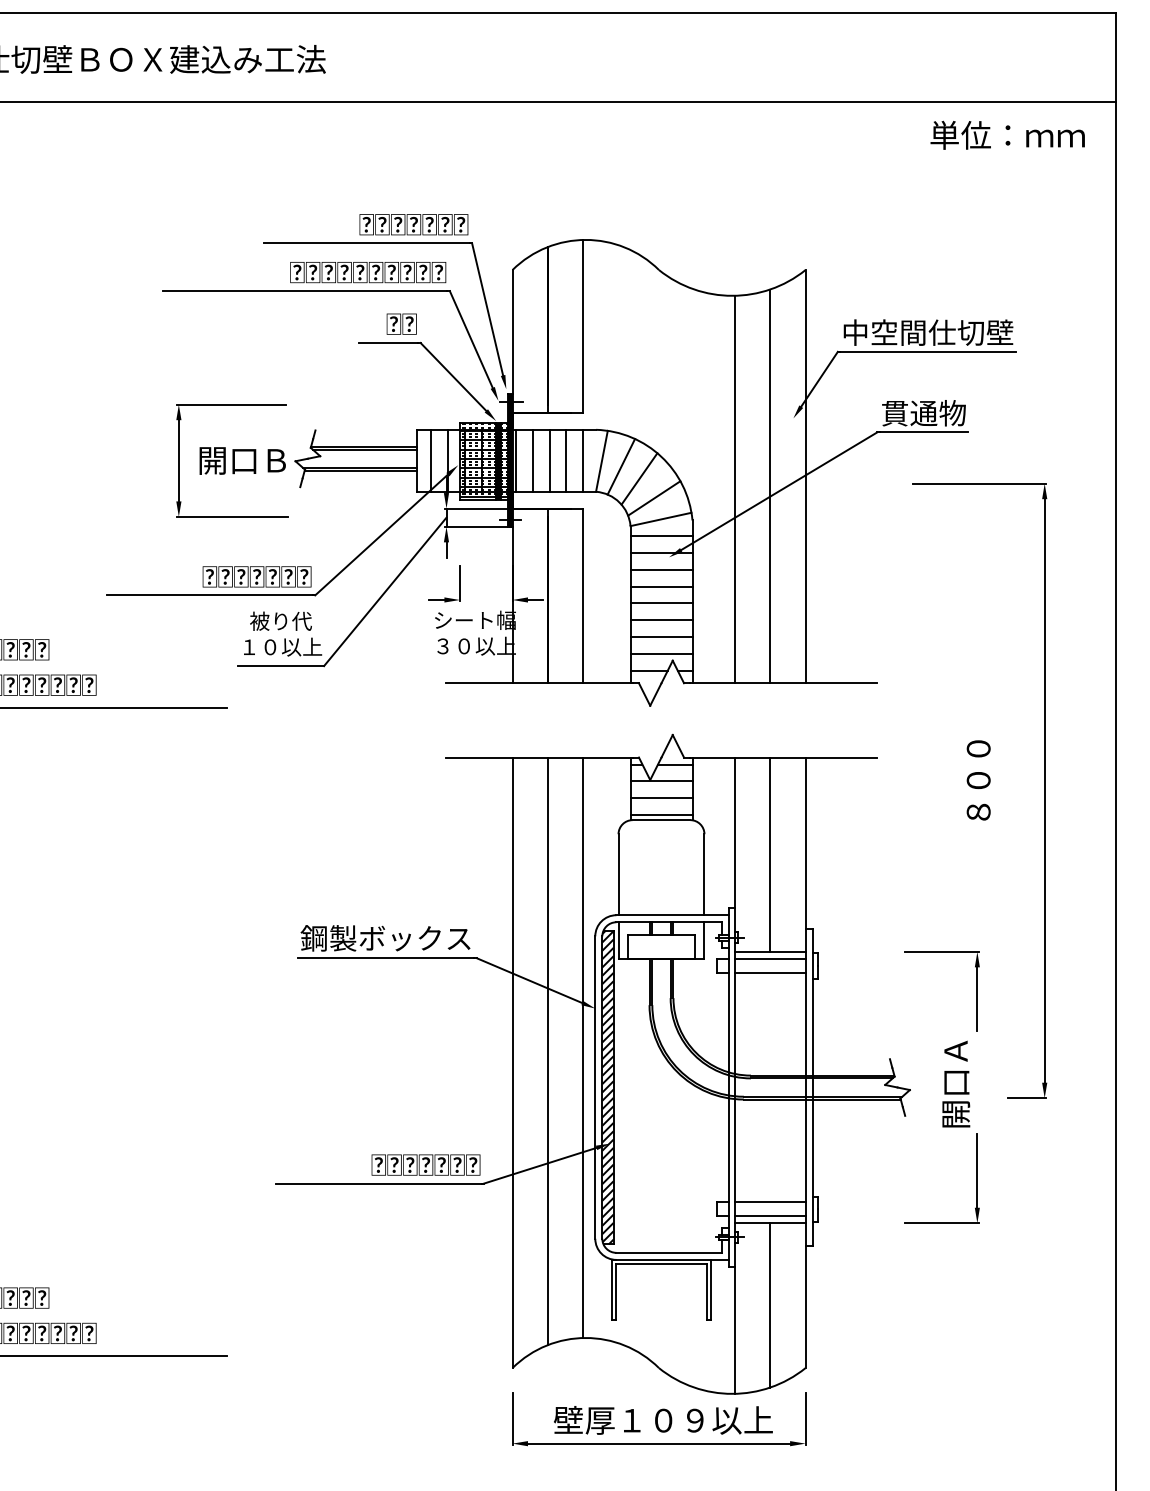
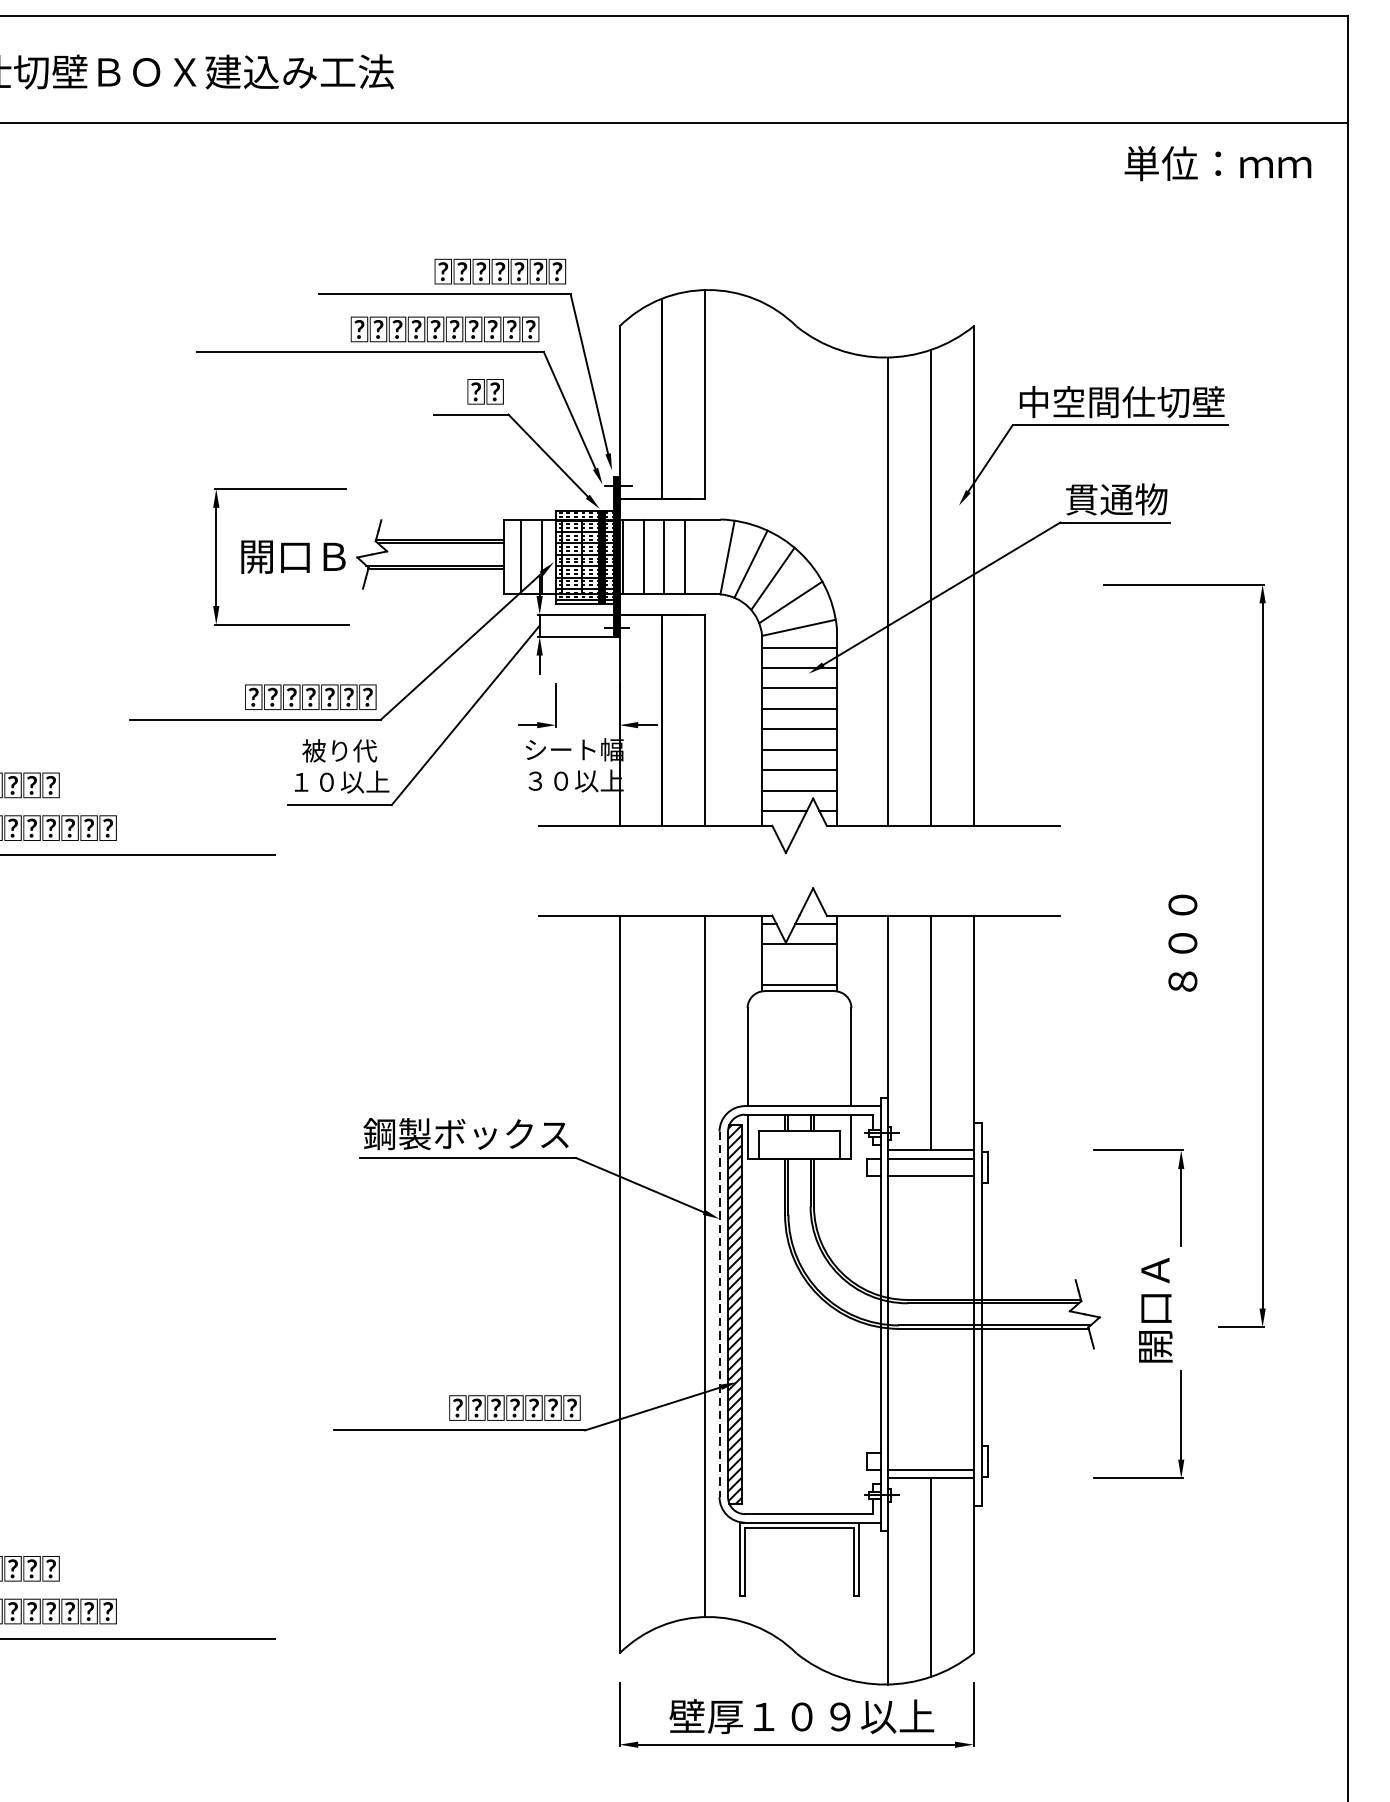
line: (583, 460) -> (705, 556), removed
line: (661, 798) -> (799, 965), removed
line: (547, 1051) -> (661, 1270), removed
line: (595, 1088) -> (719, 1315), solid -> dashed
line: (769, 1202) -> (930, 1453), removed

